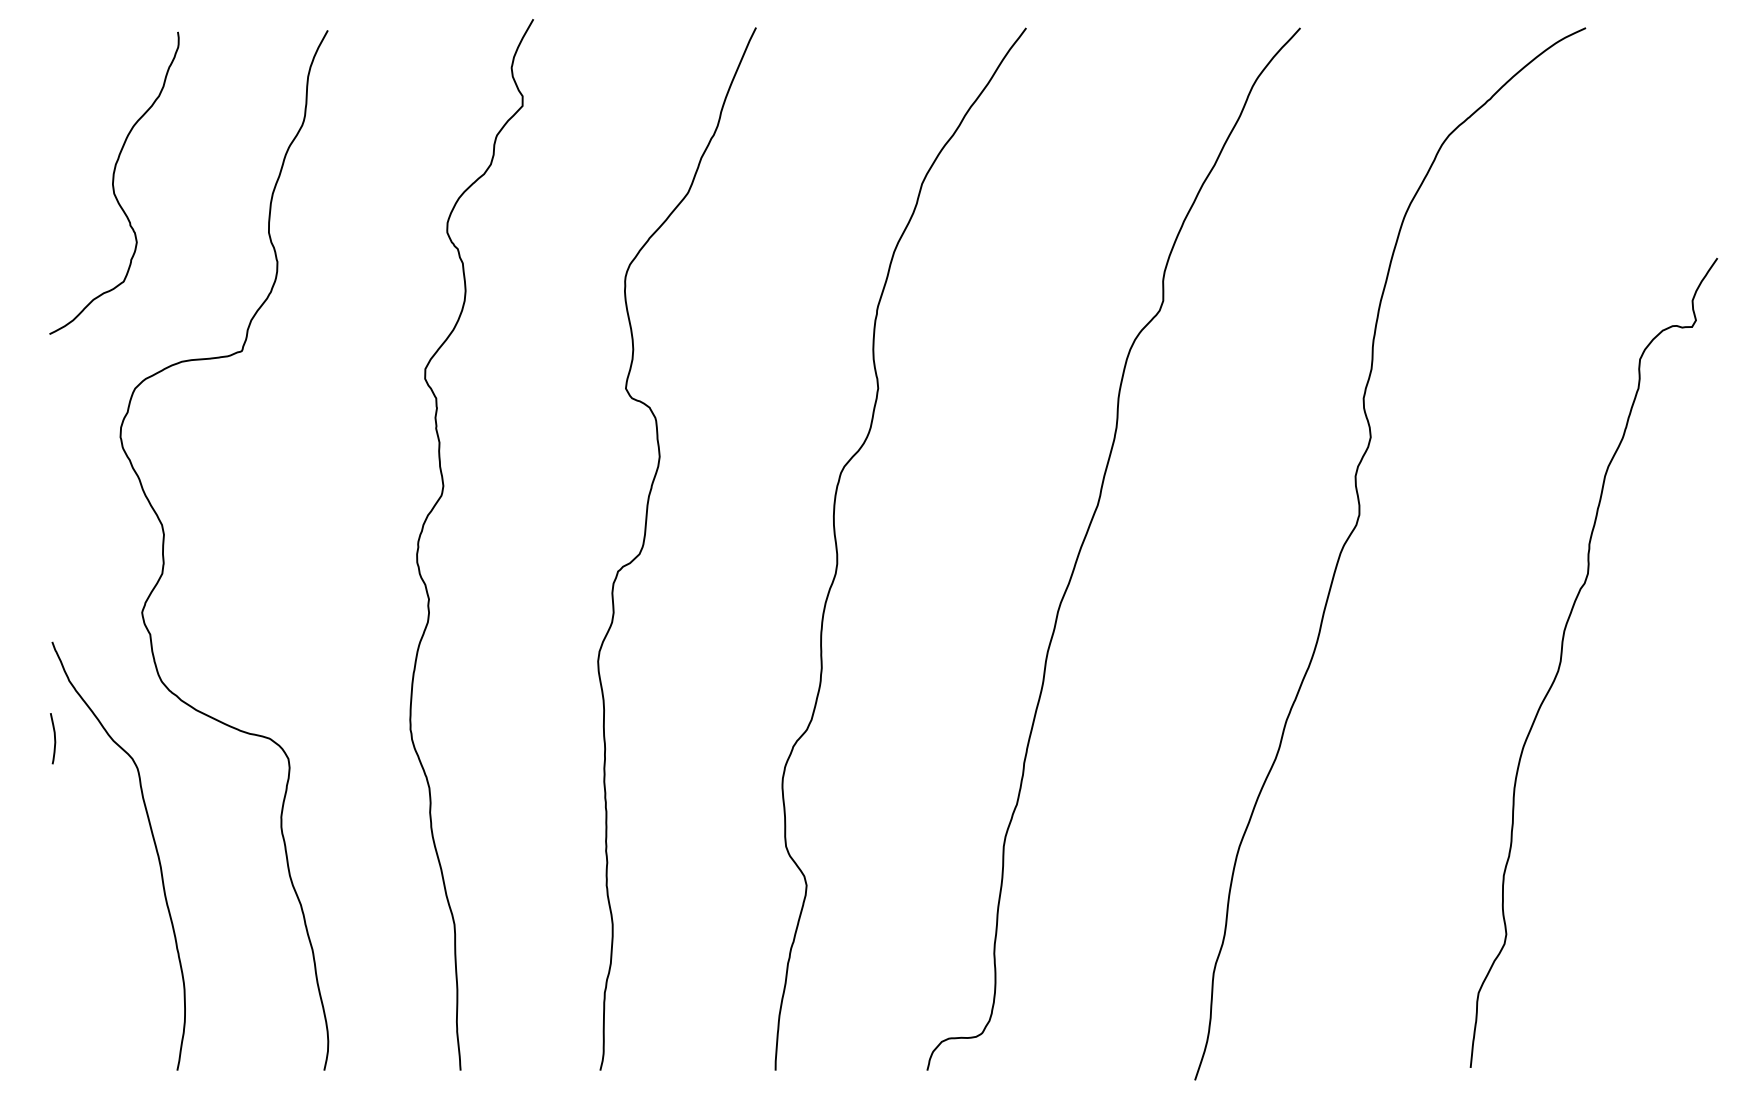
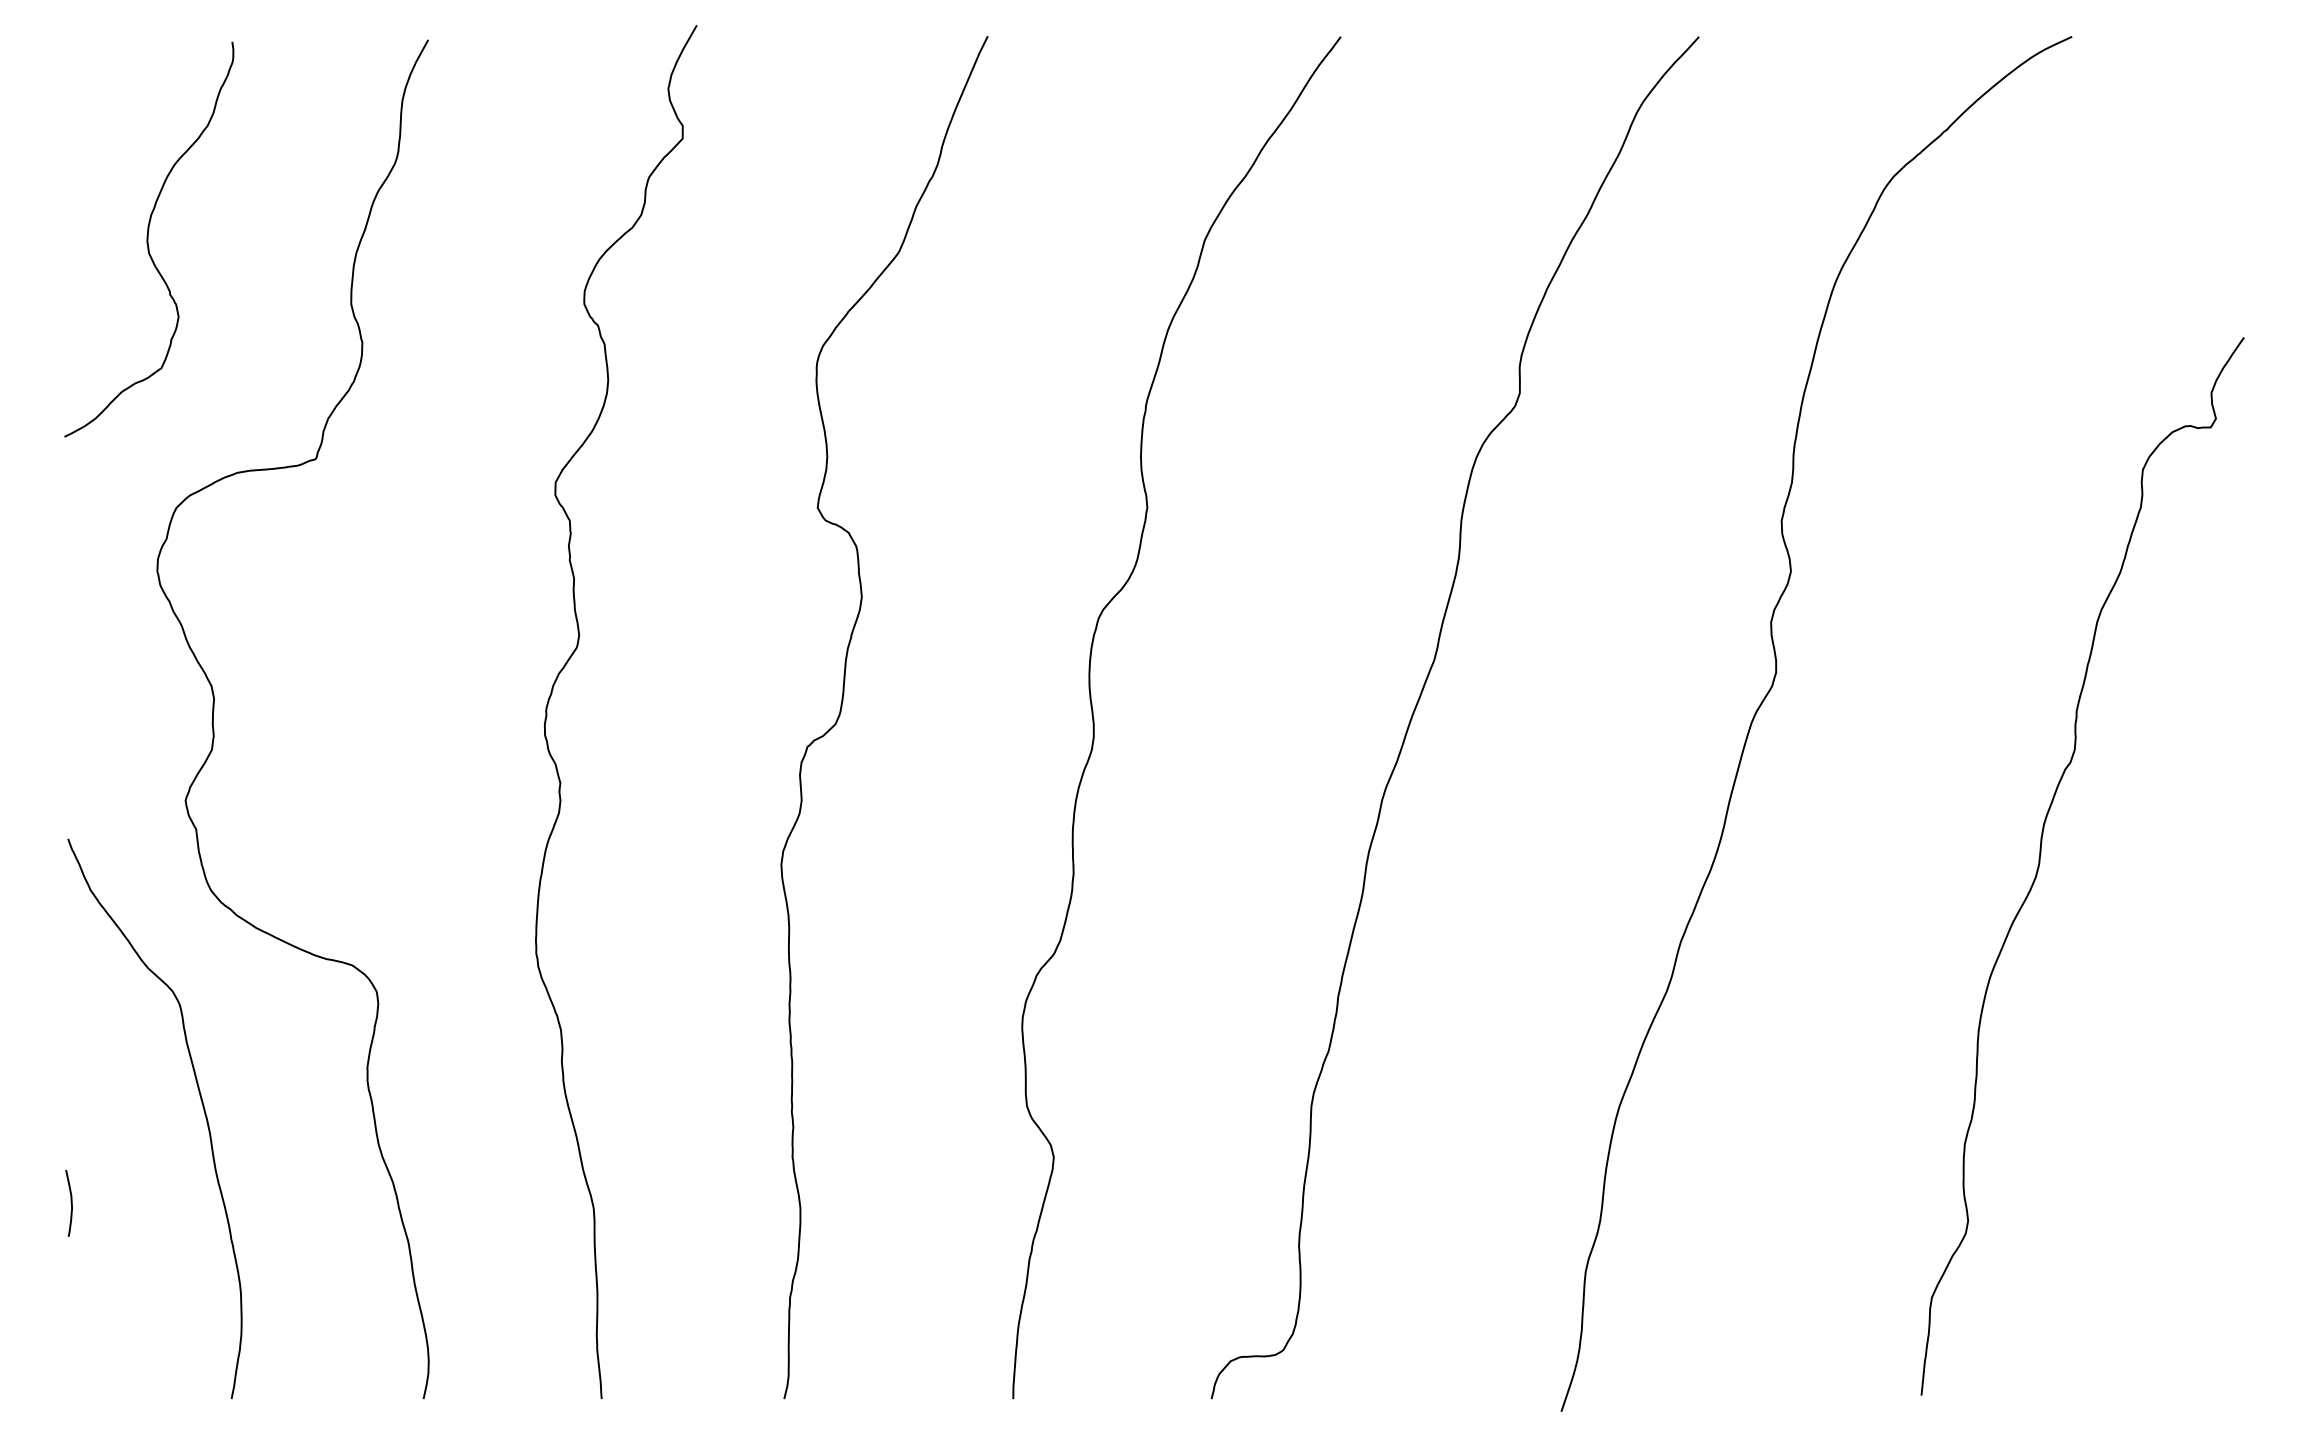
curve: (54, 738) -> (70, 1202), moved

